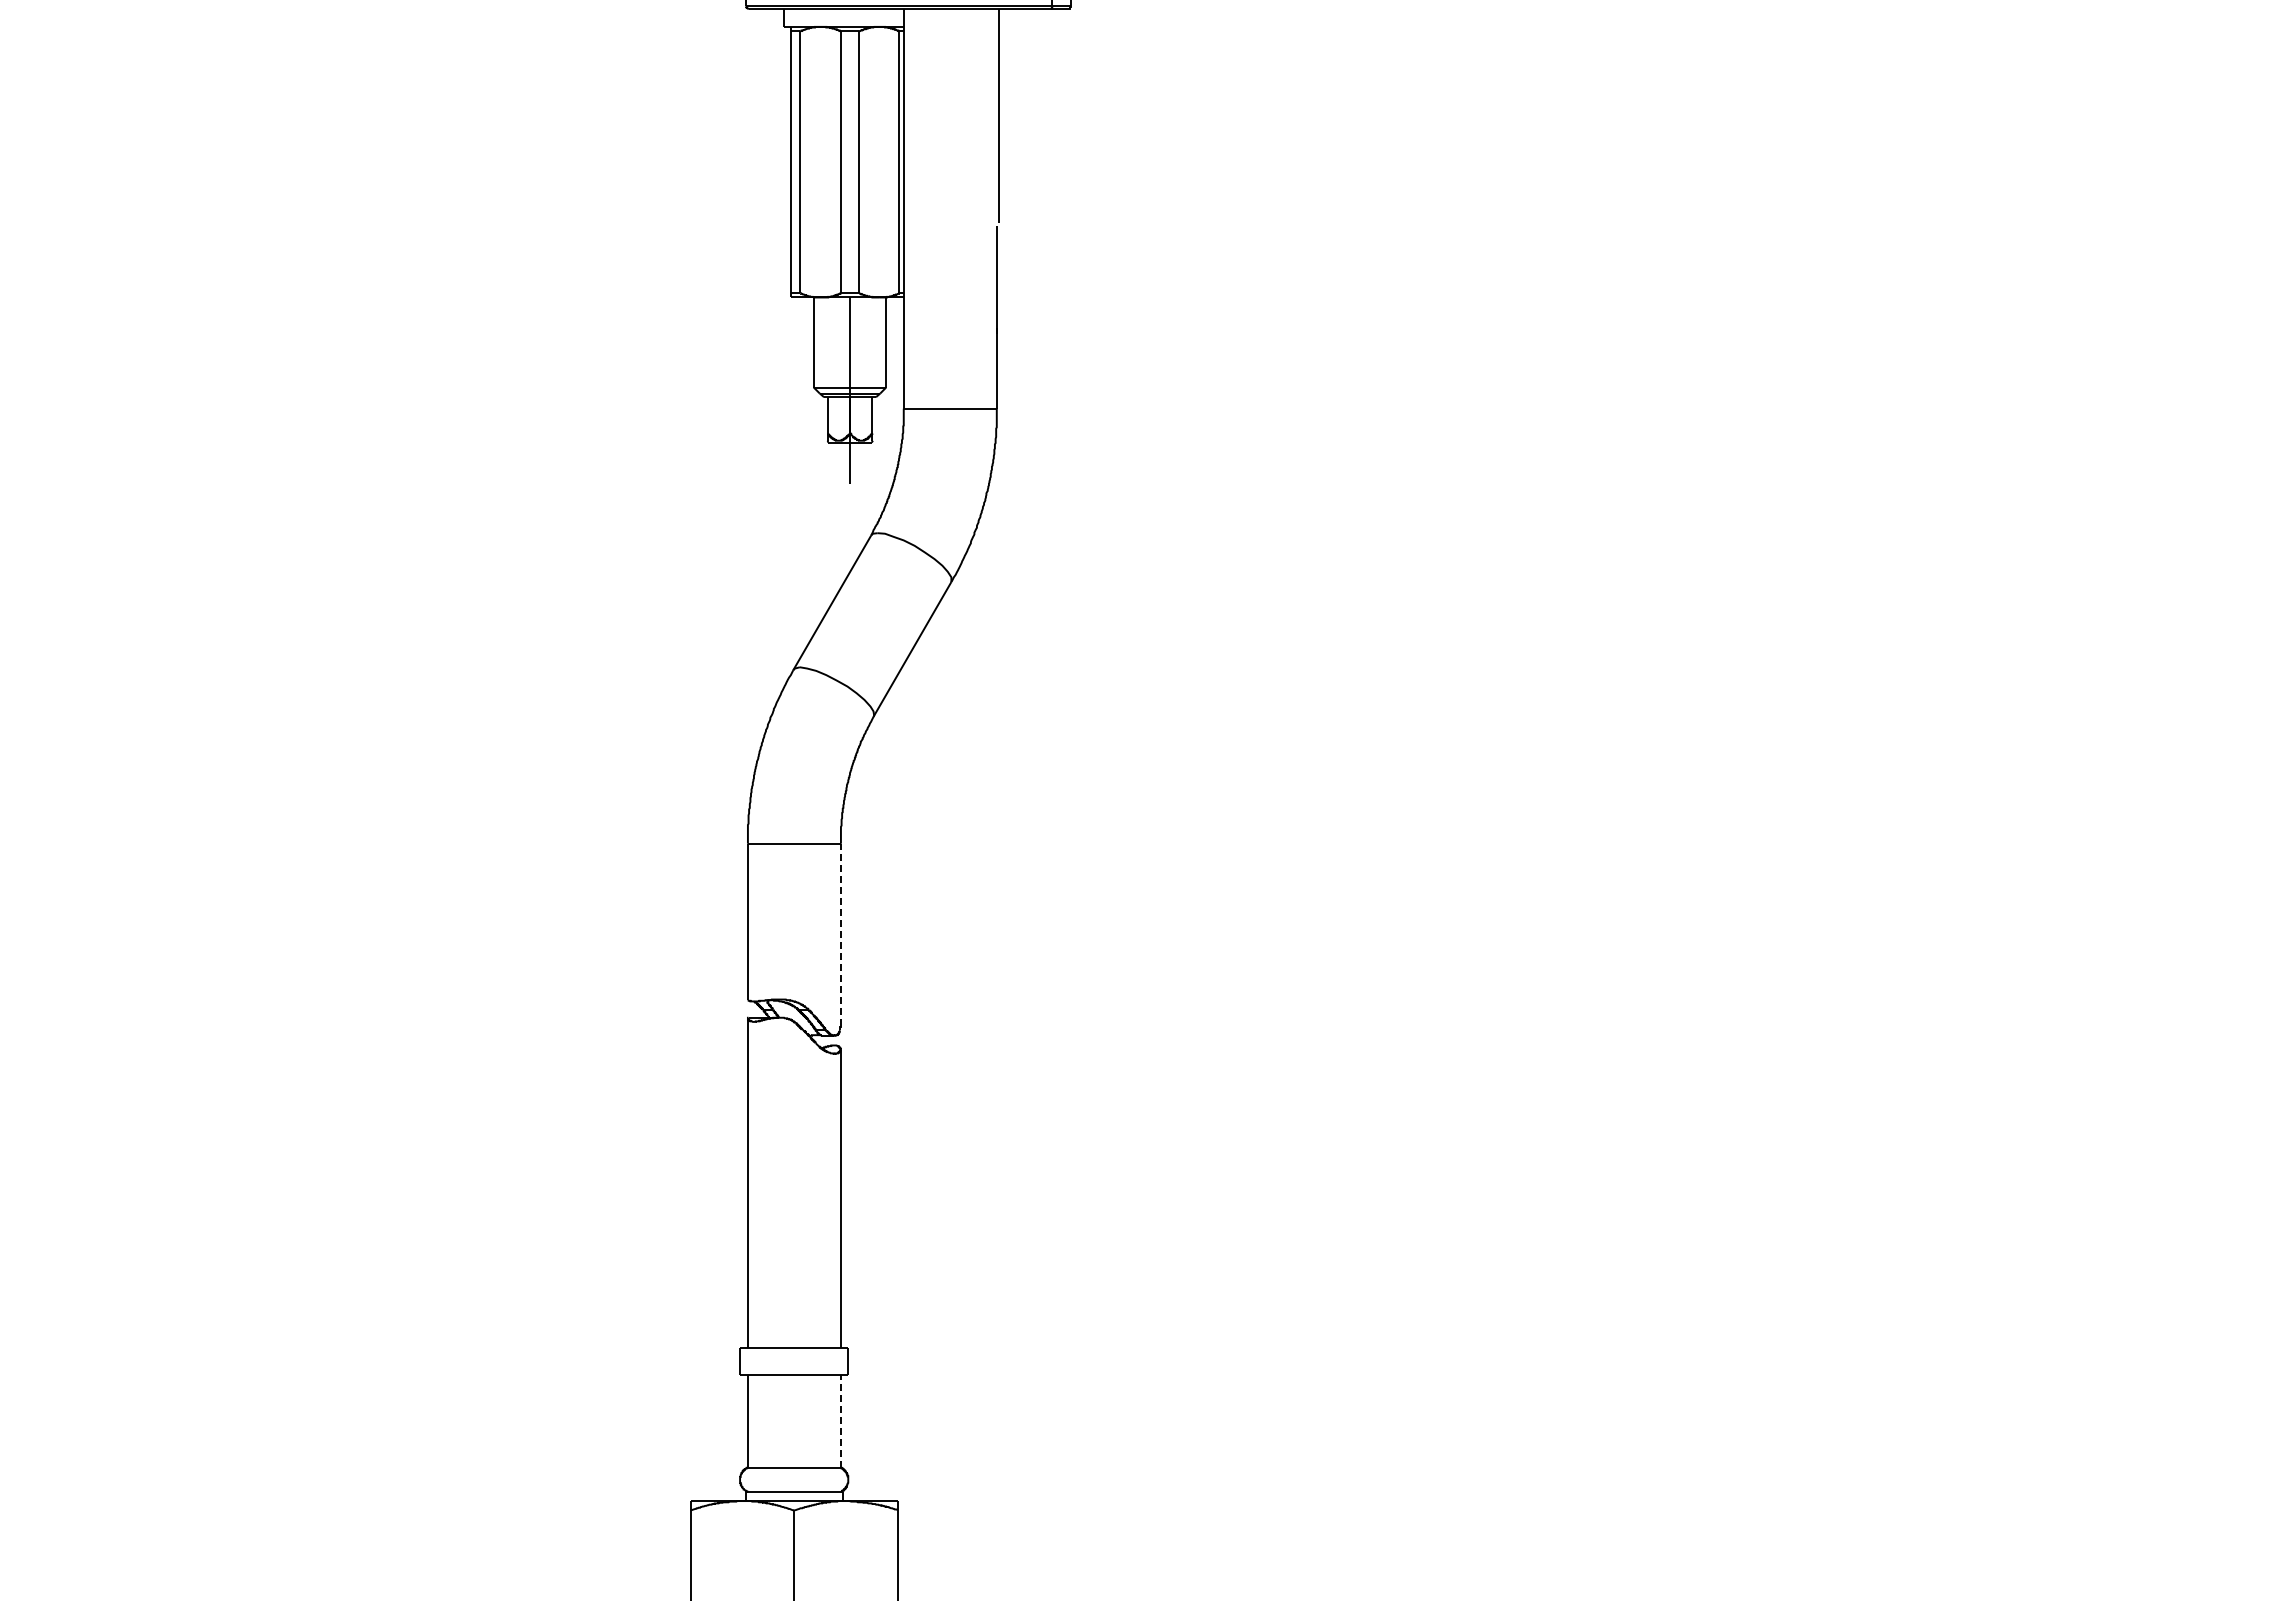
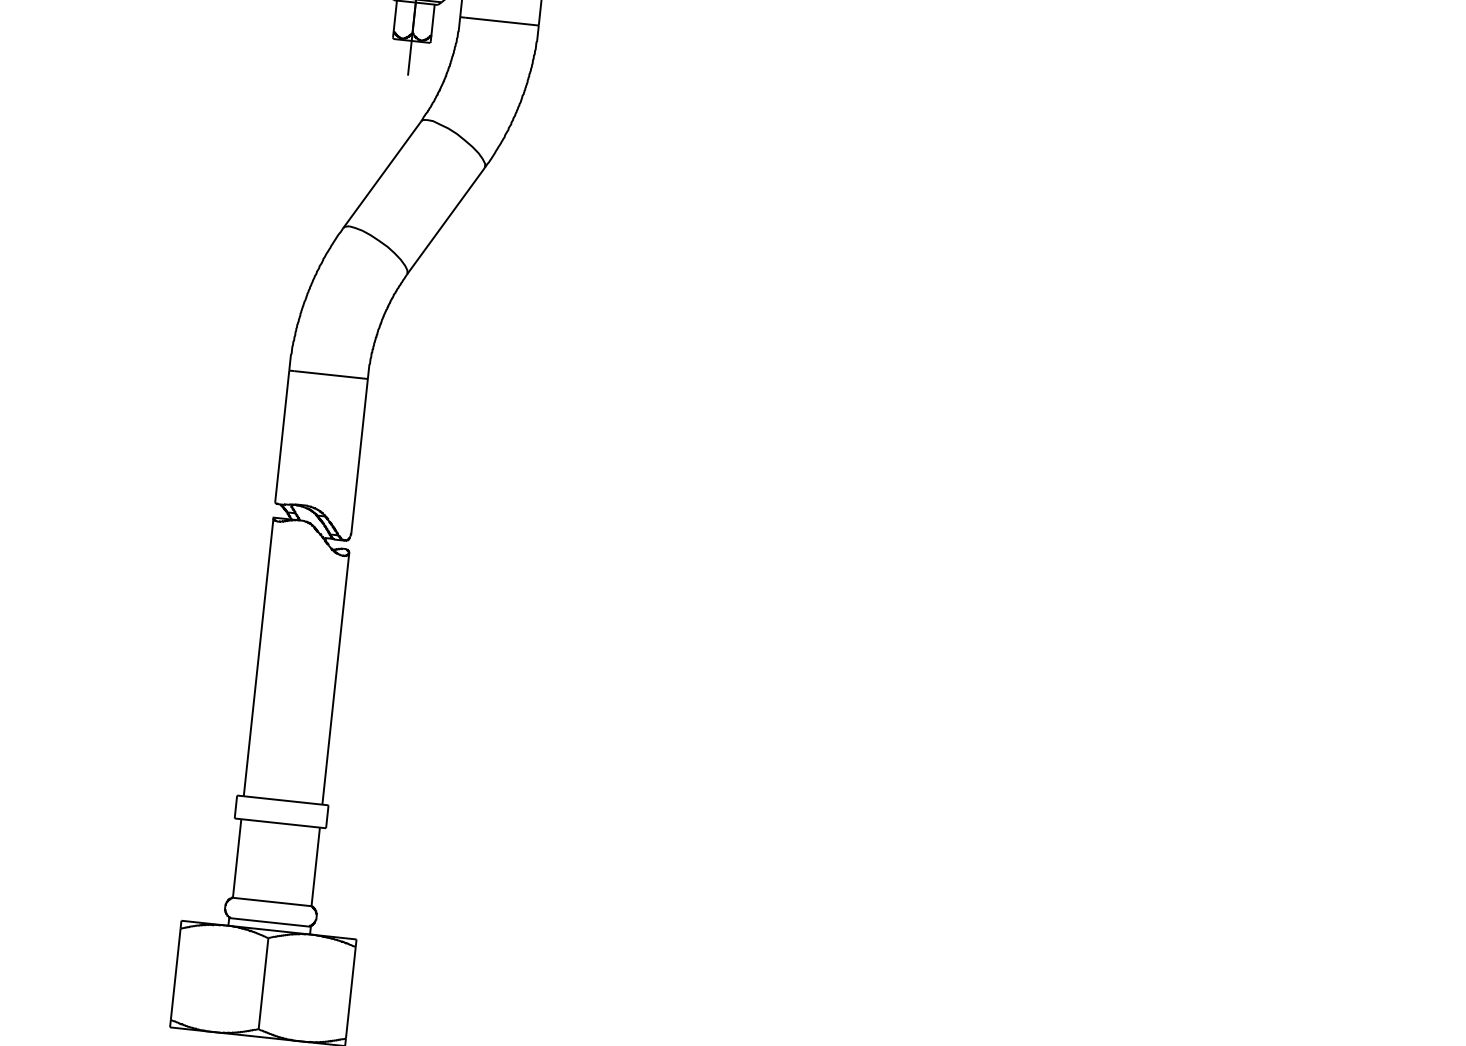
line: (840, 934) -> (359, 455), dashed -> solid
line: (840, 1421) -> (315, 867), dashed -> solid

